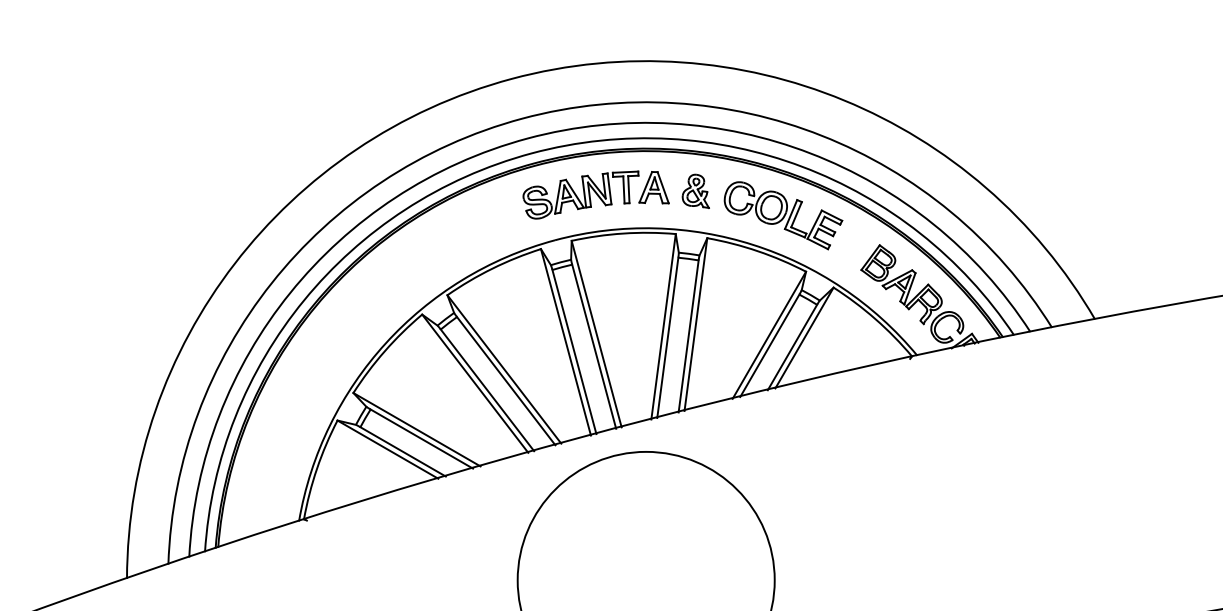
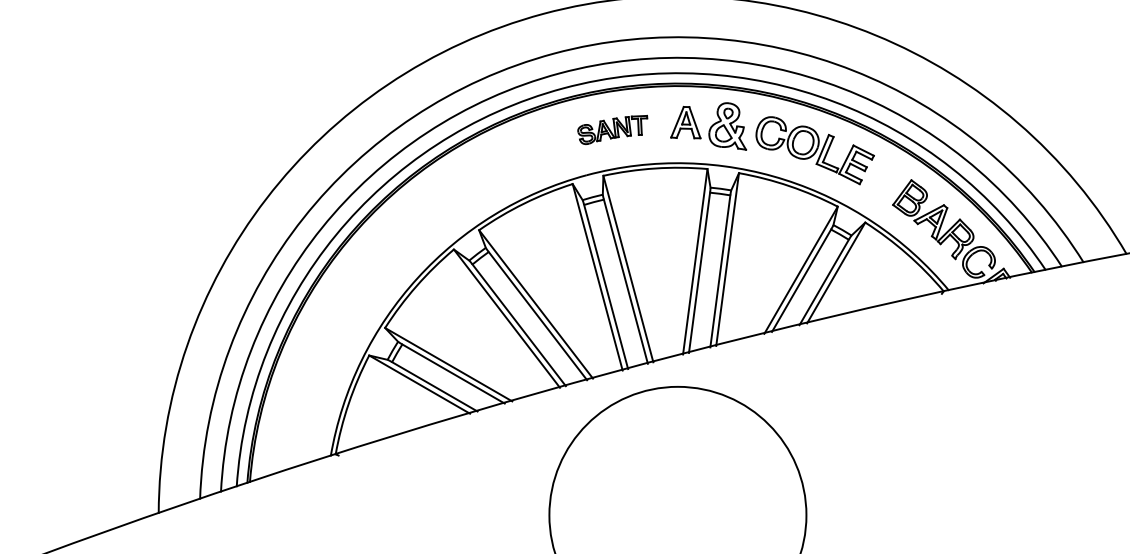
part: (695, 190) -> (727, 125), size x1.4
part: (580, 194) -> (612, 129), size x0.6

